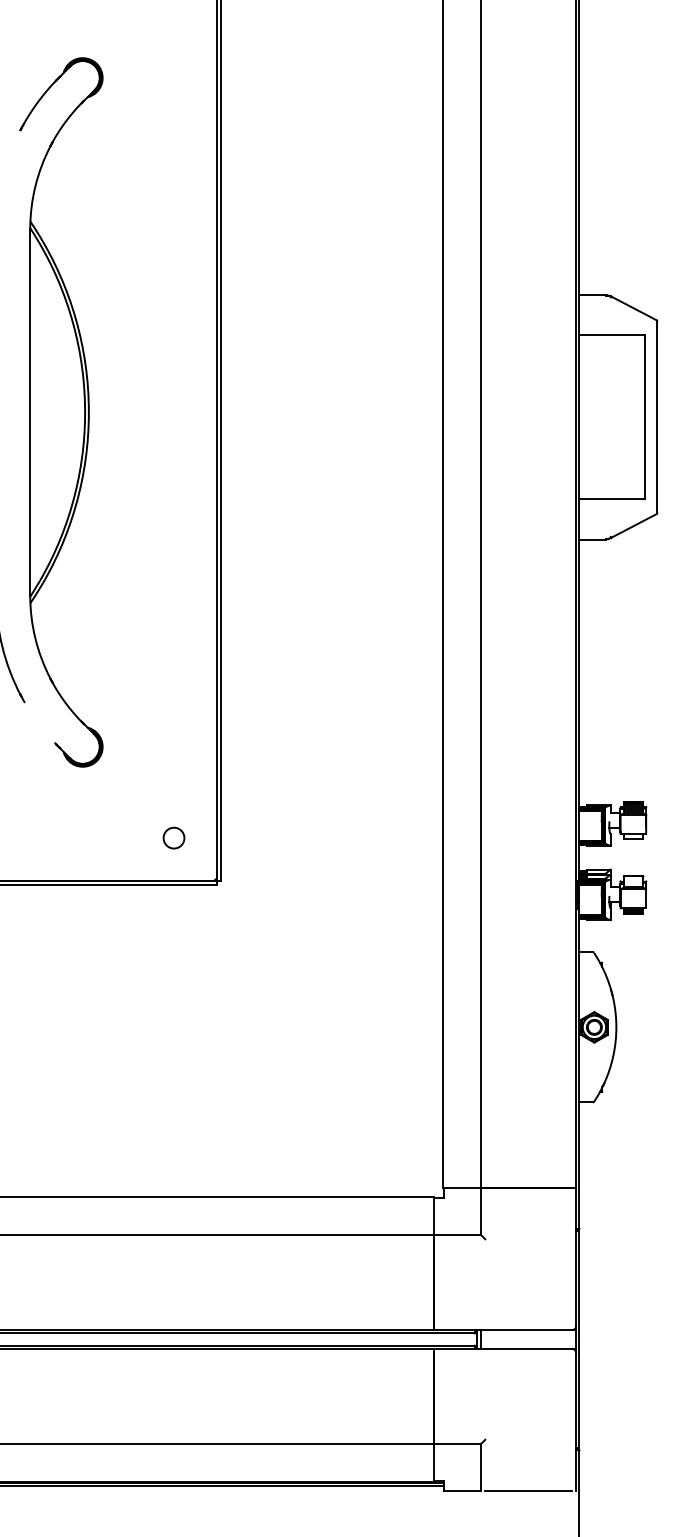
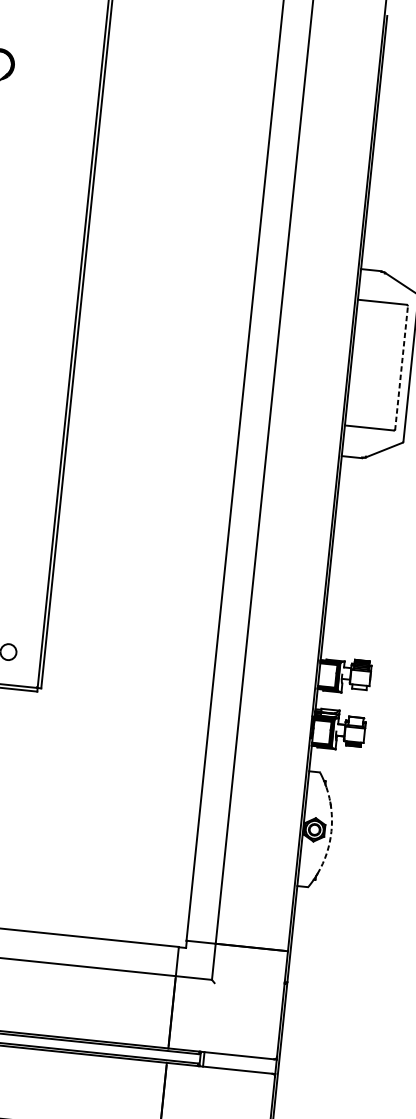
line: (645, 416) -> (401, 367), solid -> dashed
arc: (616, 1027) -> (331, 831), solid -> dashed

